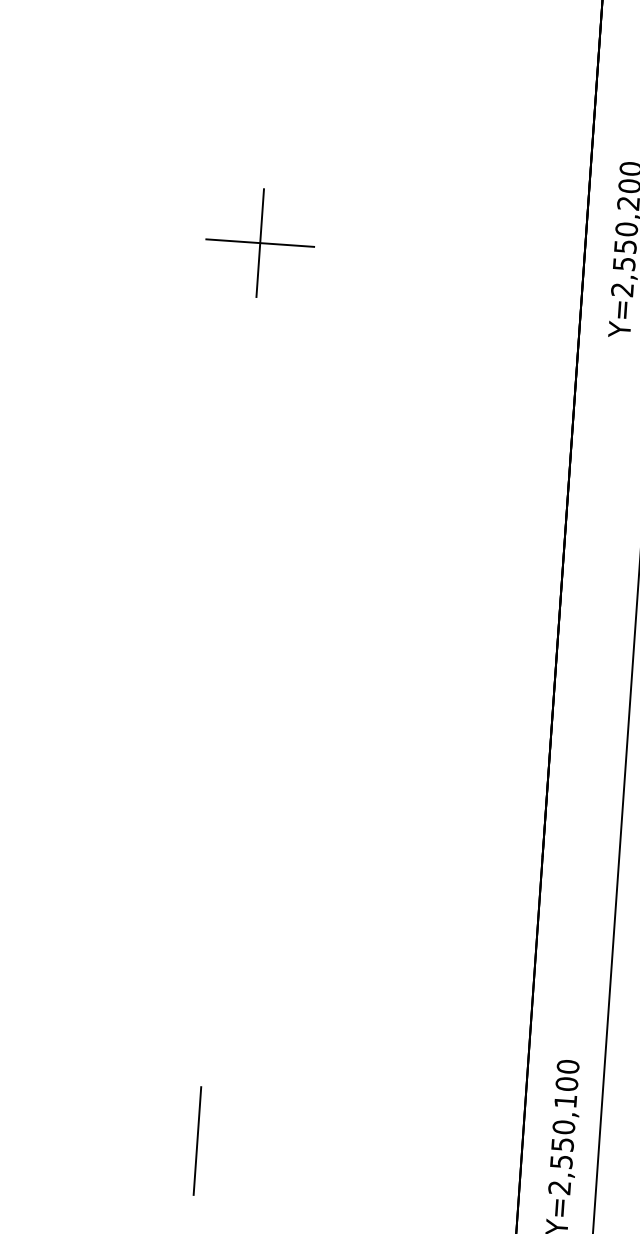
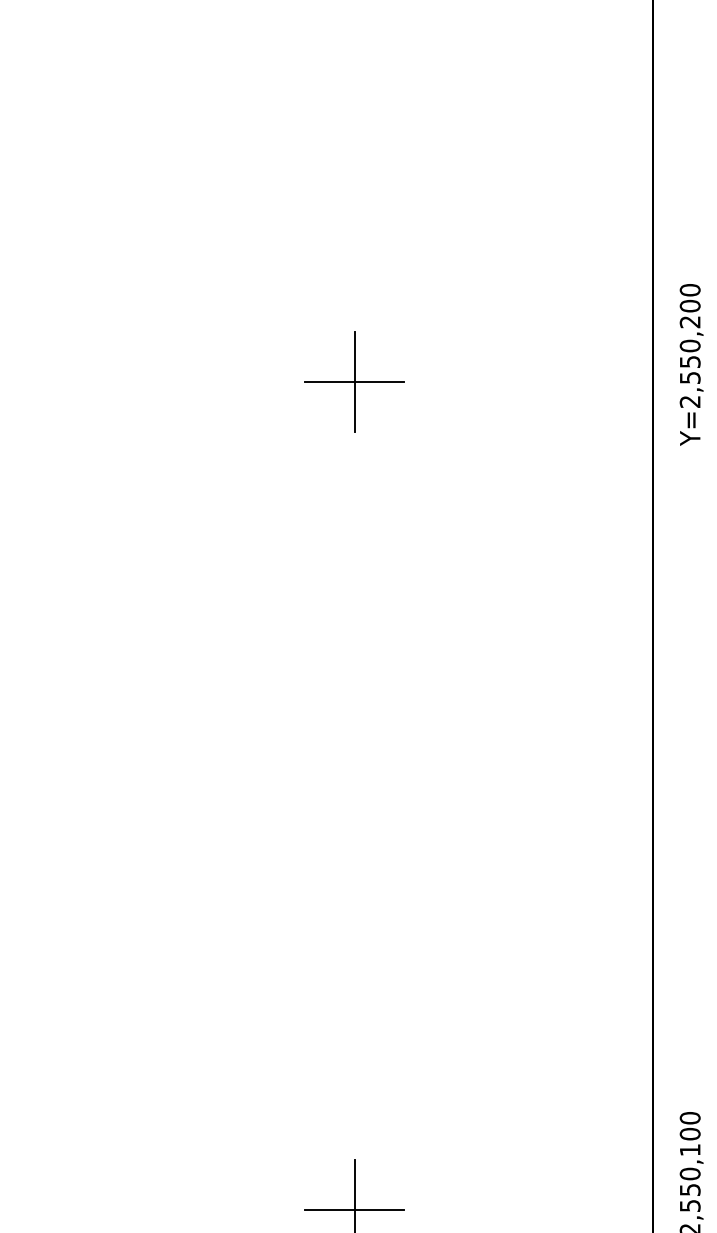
line: (197, 1141) -> (354, 1210), added

